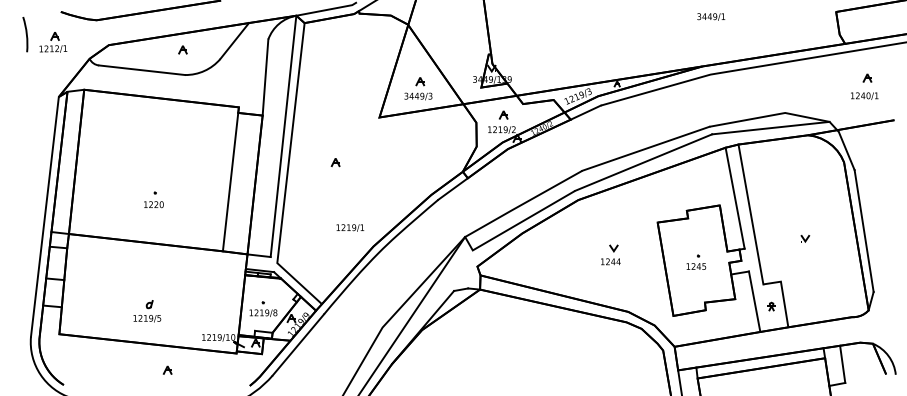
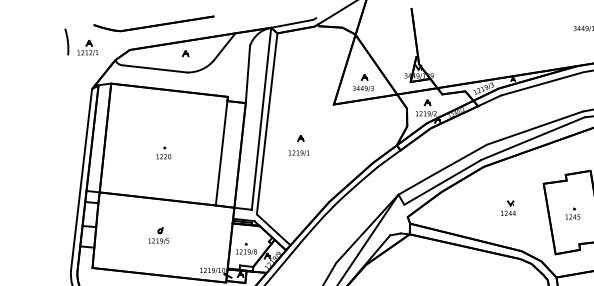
part: (153, 199) -> (163, 152), moved
text: (350, 227) -> (299, 152), moved
part: (147, 311) -> (158, 235), moved

